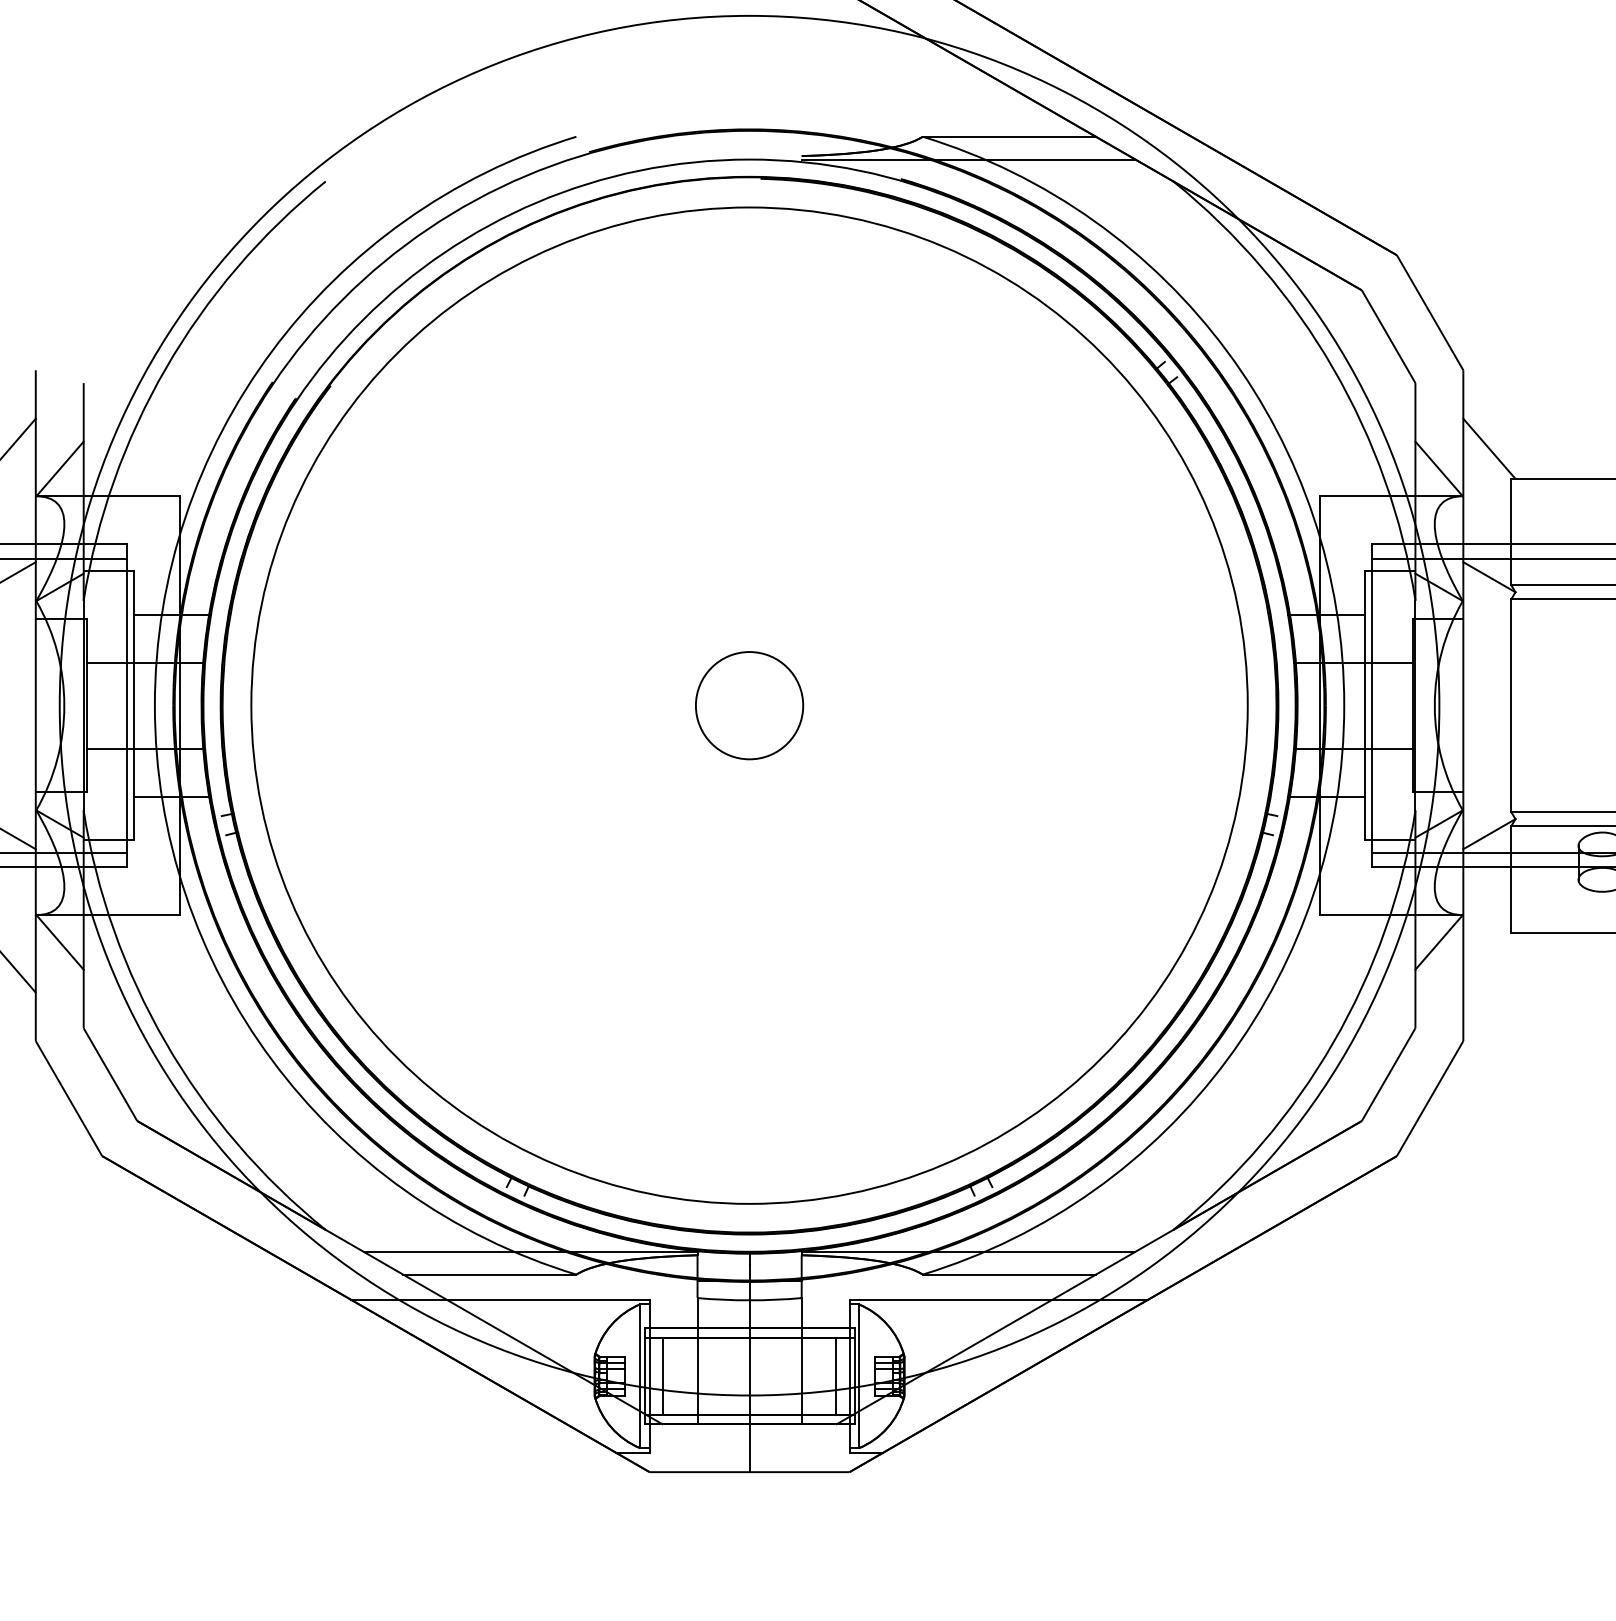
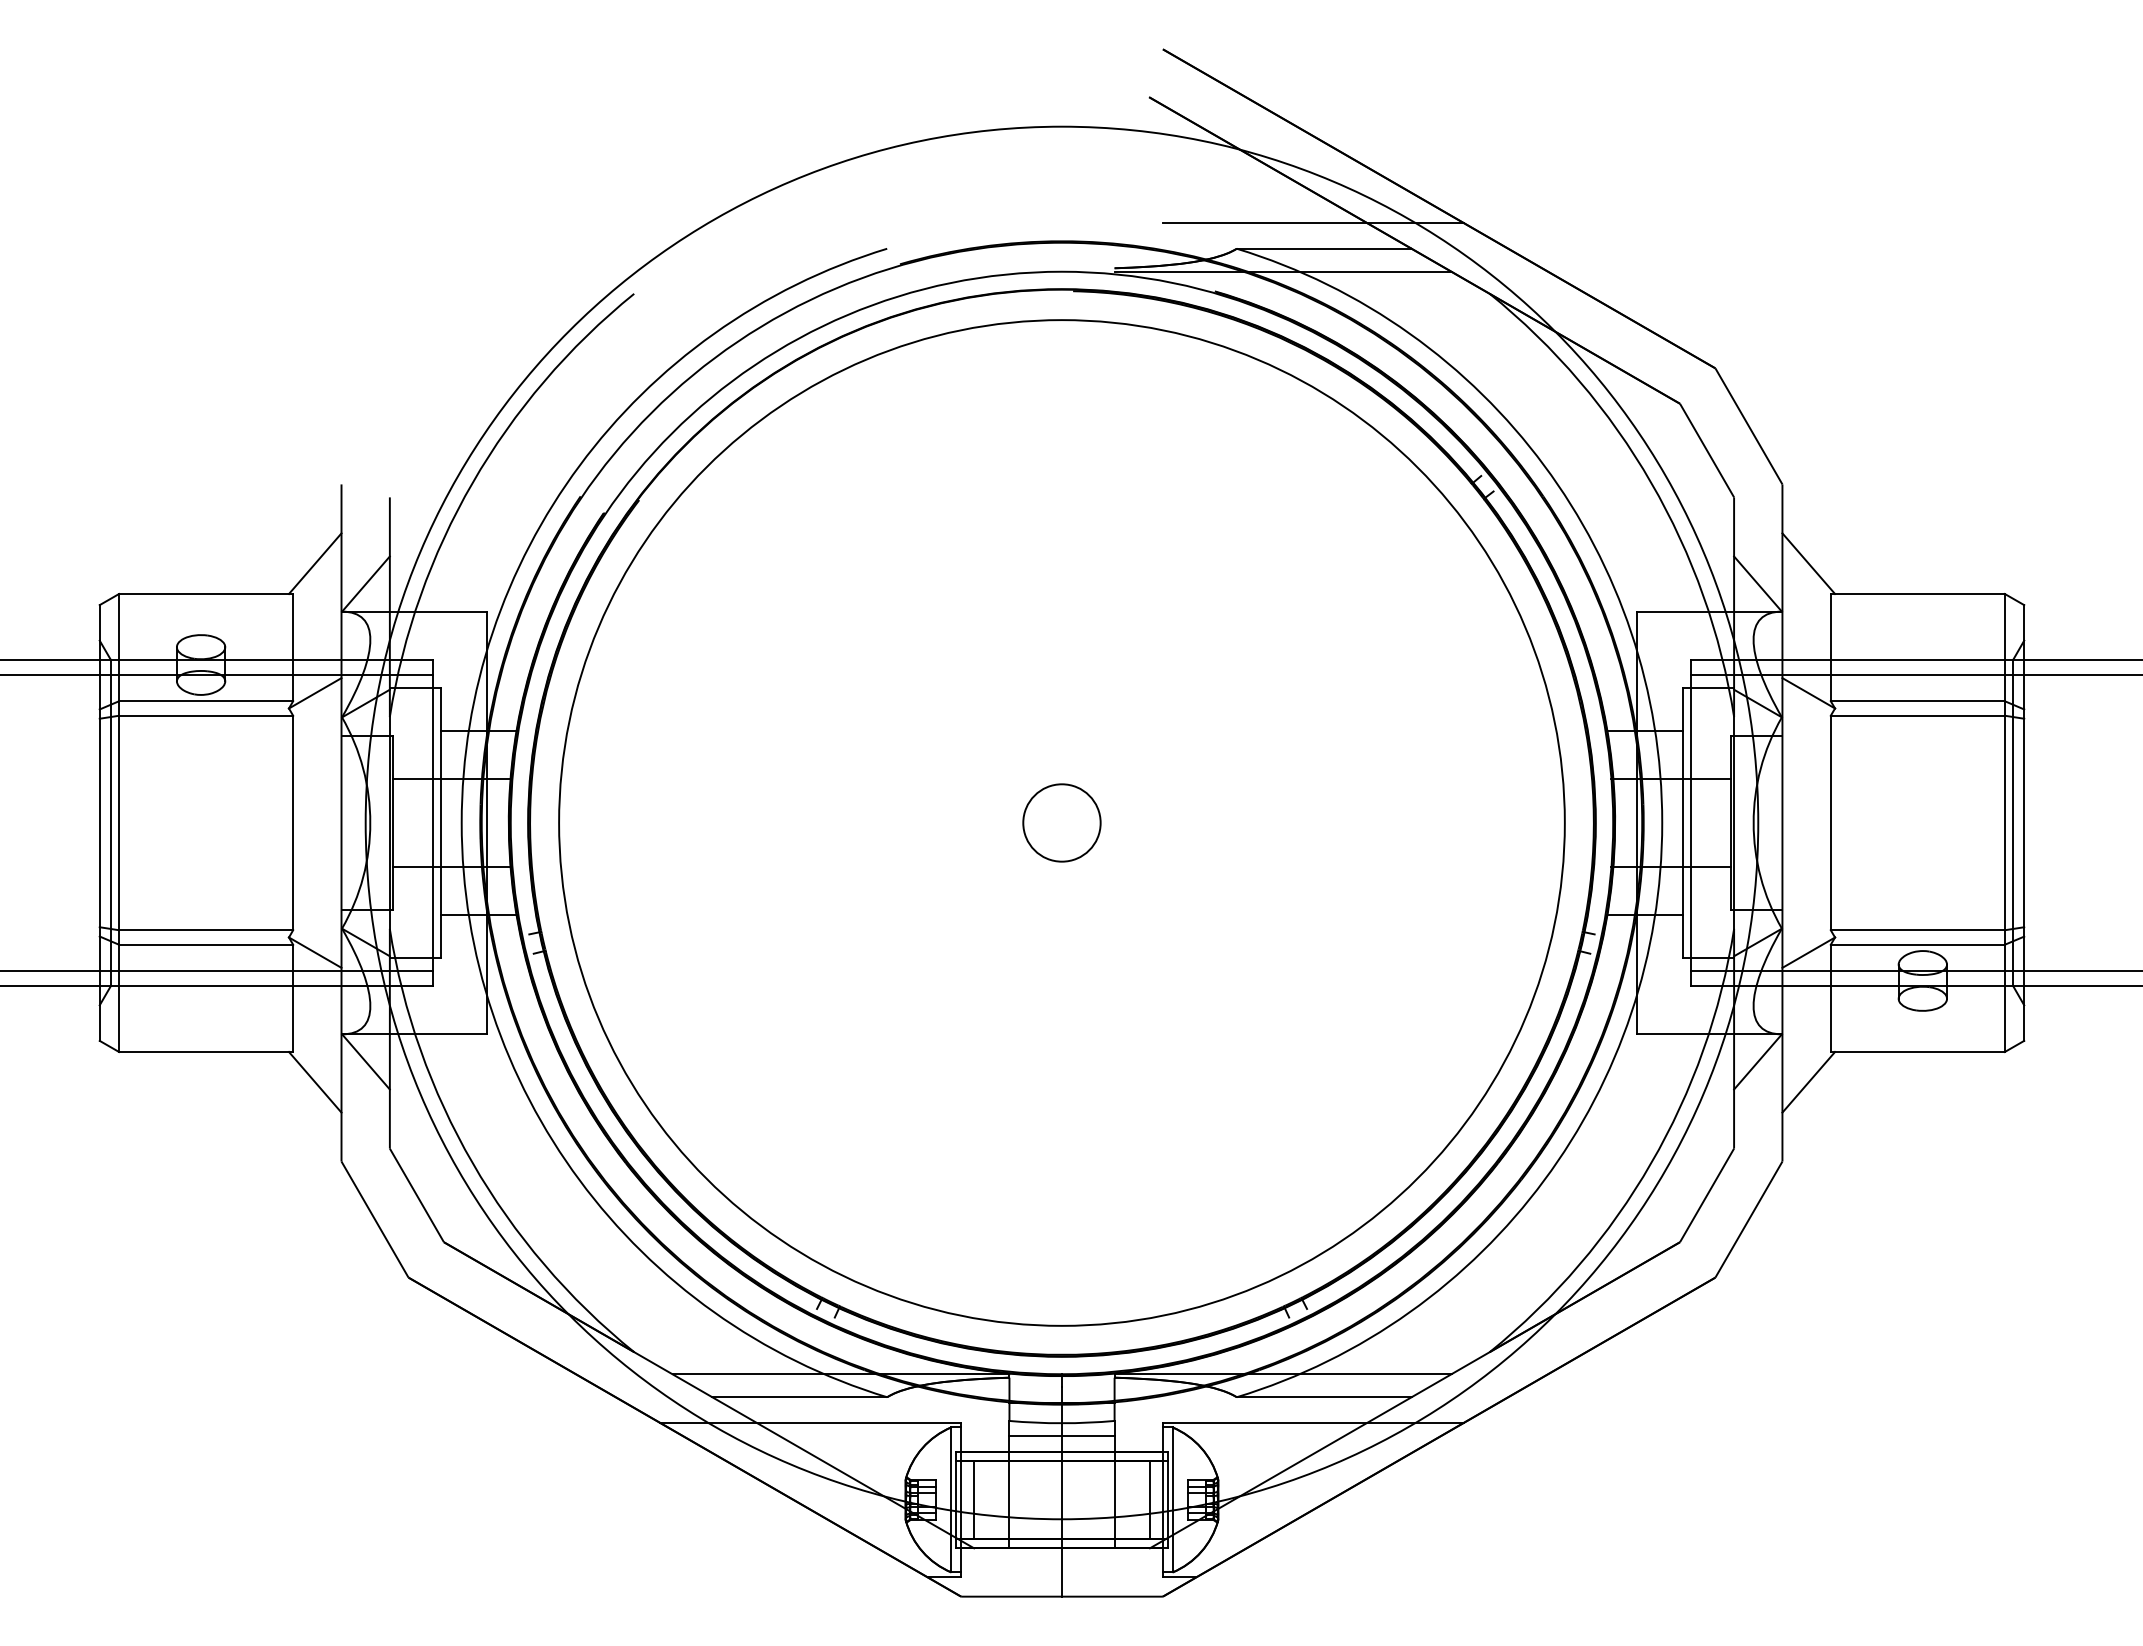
line: (998, 111) -> (1313, 223), added
circle: (749, 705) -> (1061, 822), size x0.71
line: (1489, 962) -> (1808, 1082), added
line: (749, 1313) -> (1061, 1436), added

